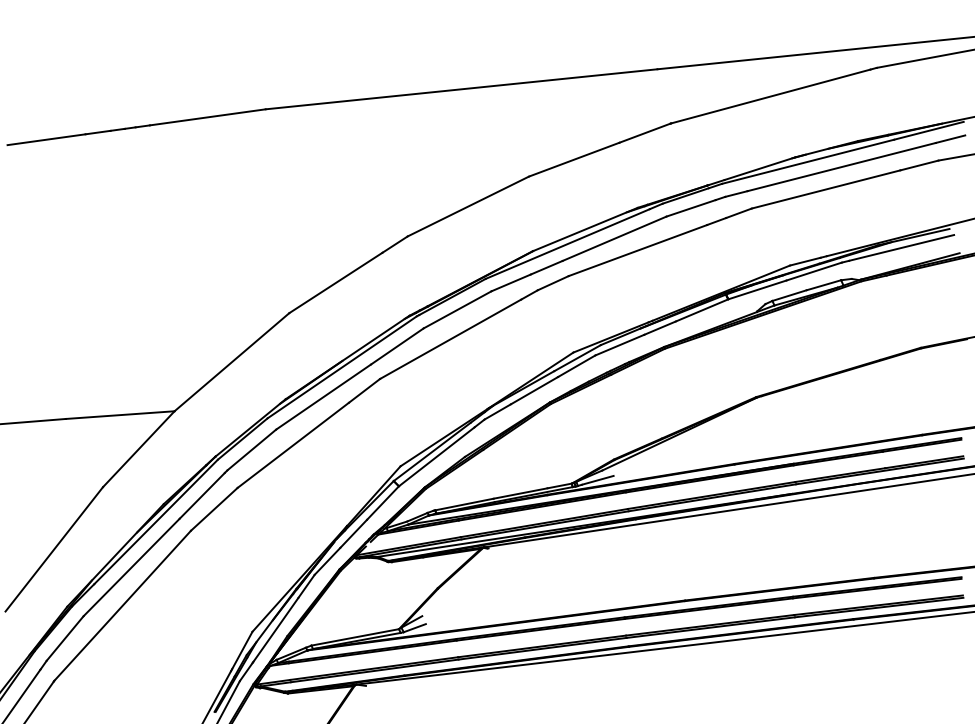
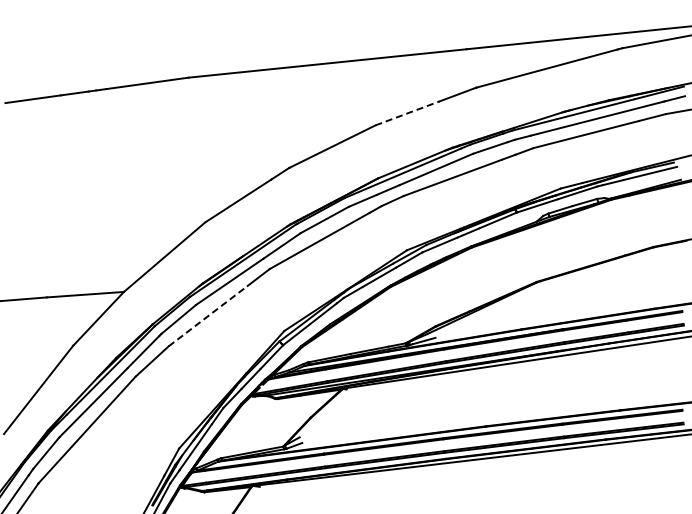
line: (575, 159) -> (408, 113), solid -> dashed
line: (293, 445) -> (208, 316), solid -> dashed

